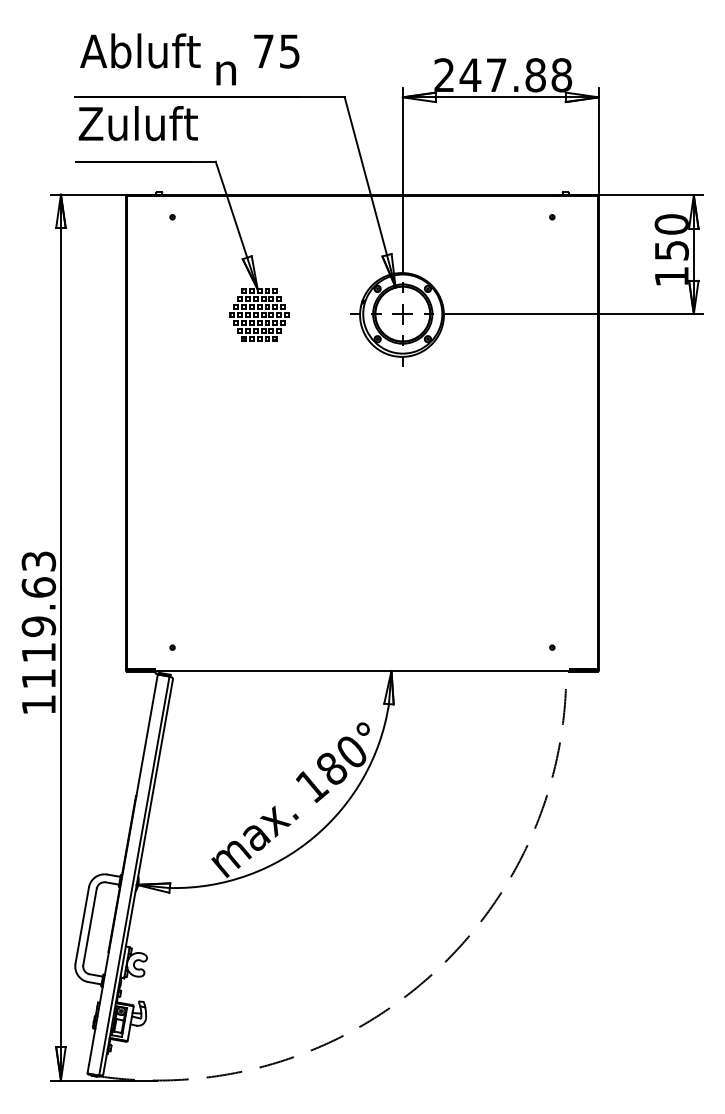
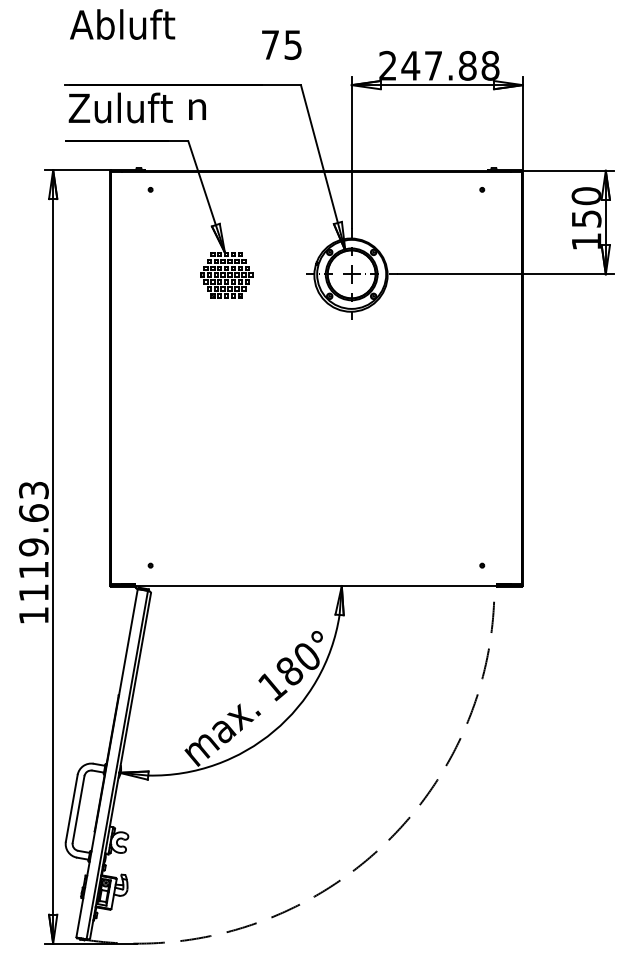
text: (140, 50) -> (122, 24), moved
text: (276, 51) -> (281, 45), moved
text: (225, 73) -> (196, 109), moved

